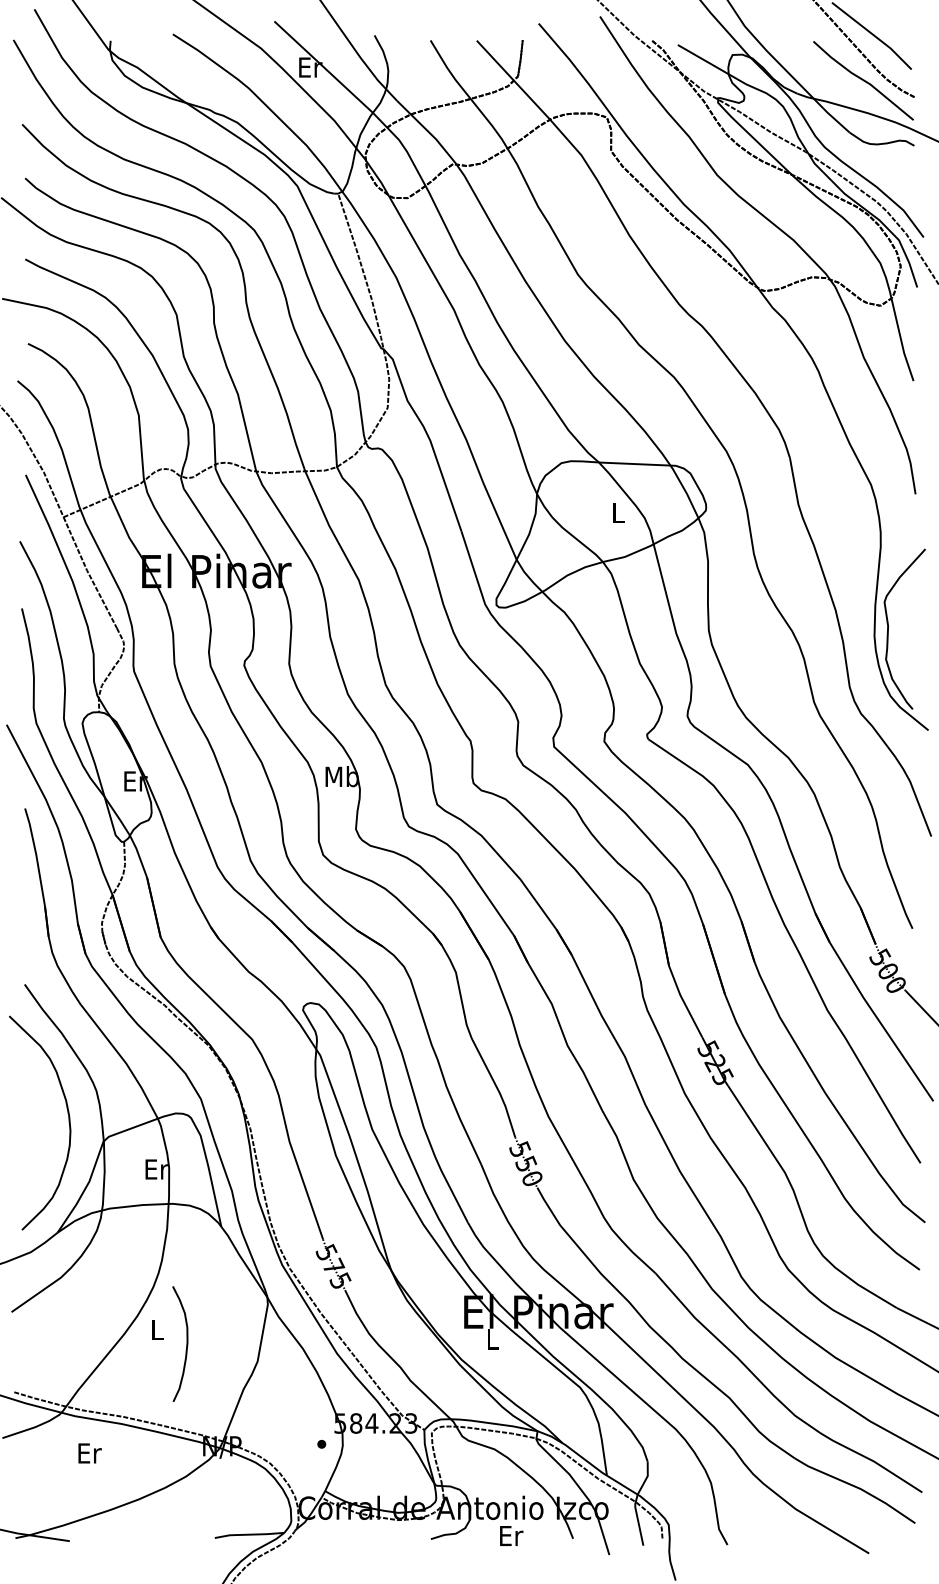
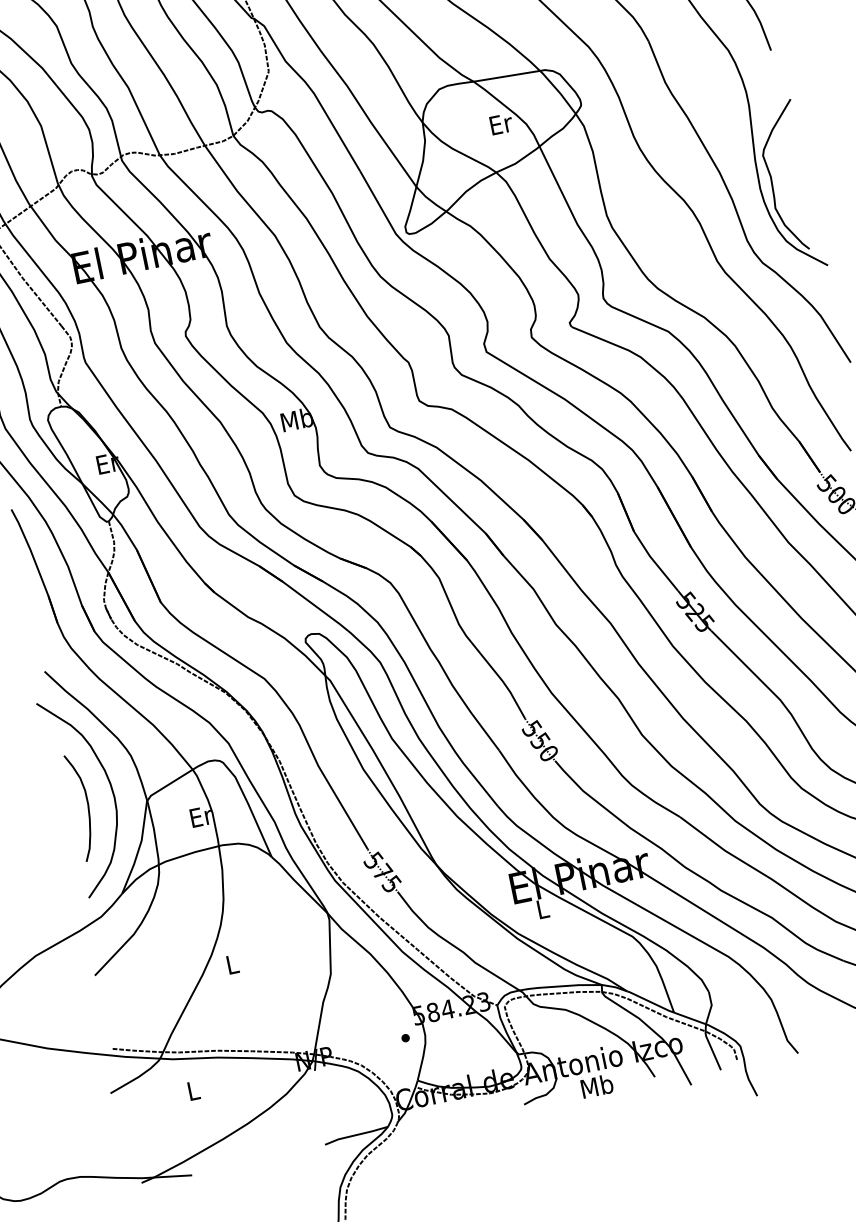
text: (618, 512) -> (501, 123), L -> Er
curve: (186, 1343) -> (87, 805), moved
text: (89, 1453) -> (193, 1090), Er -> L
text: (510, 1535) -> (596, 1086), Er -> Mb

